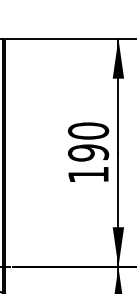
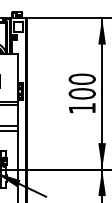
text: (88, 152) -> (82, 93), 190 -> 100

